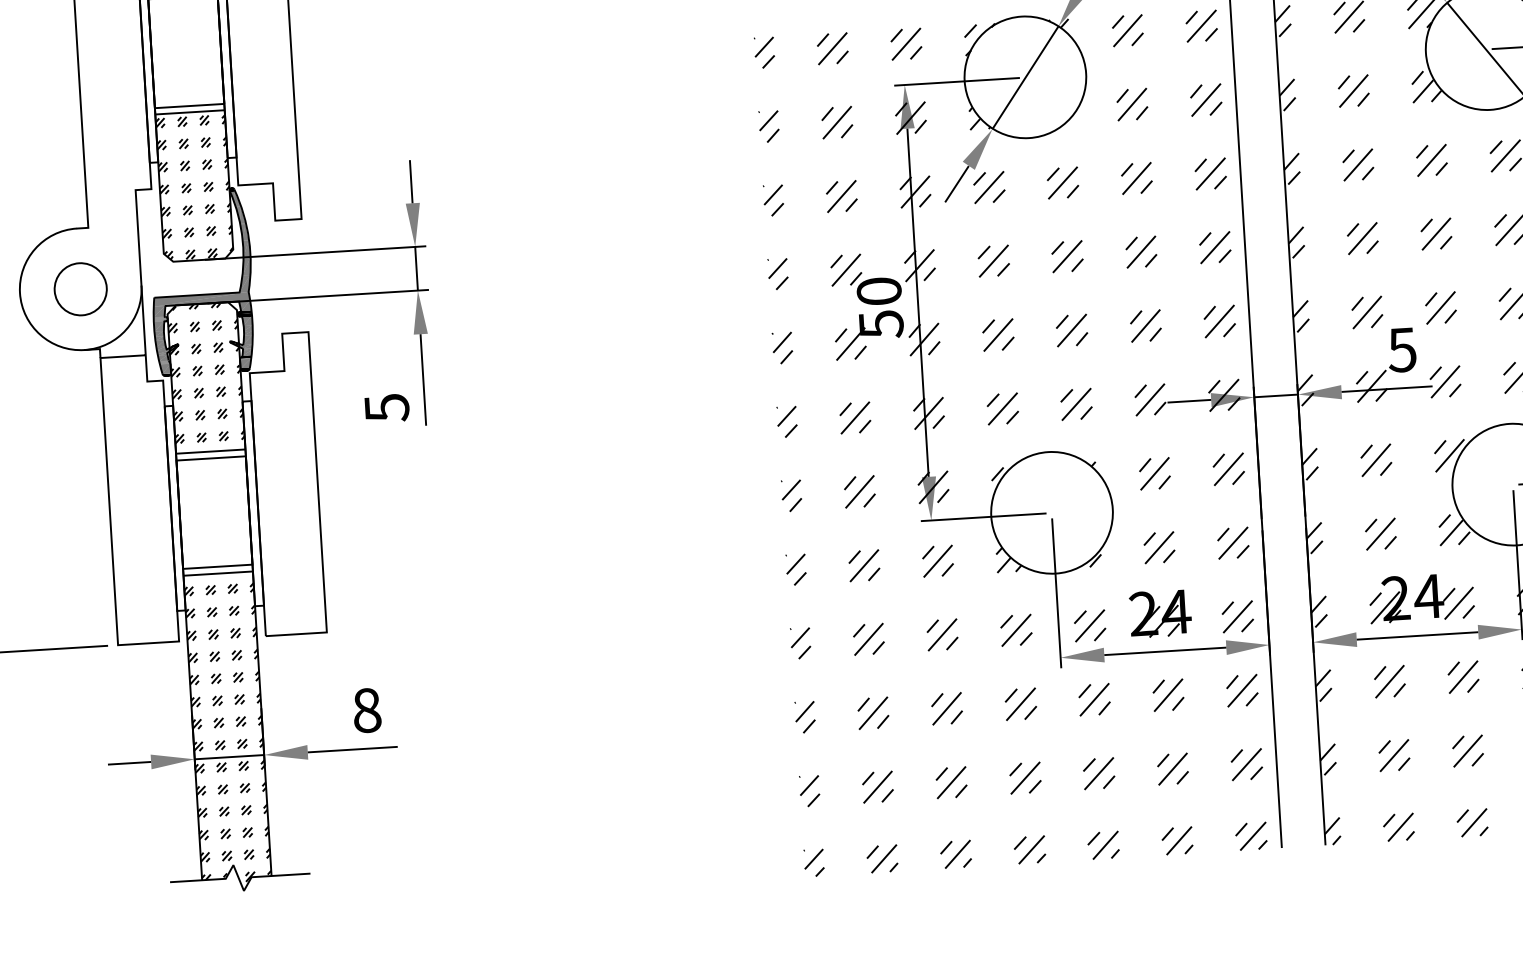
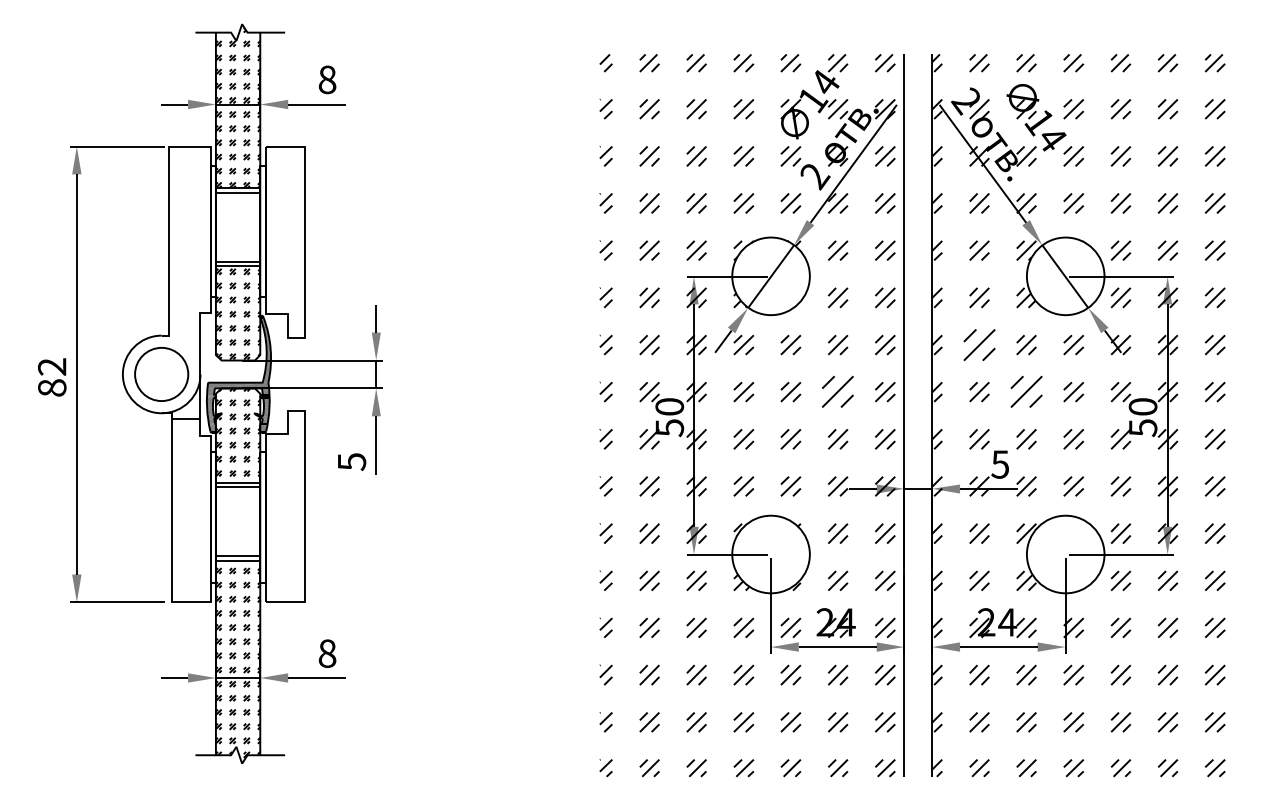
part: (1358, 164) -> (979, 344), size x1.6
part: (1436, 234) -> (1026, 392), size x1.6
part: (1142, 252) -> (838, 392), size x1.6
circle: (80, 289) -> (161, 374), size x1.6

